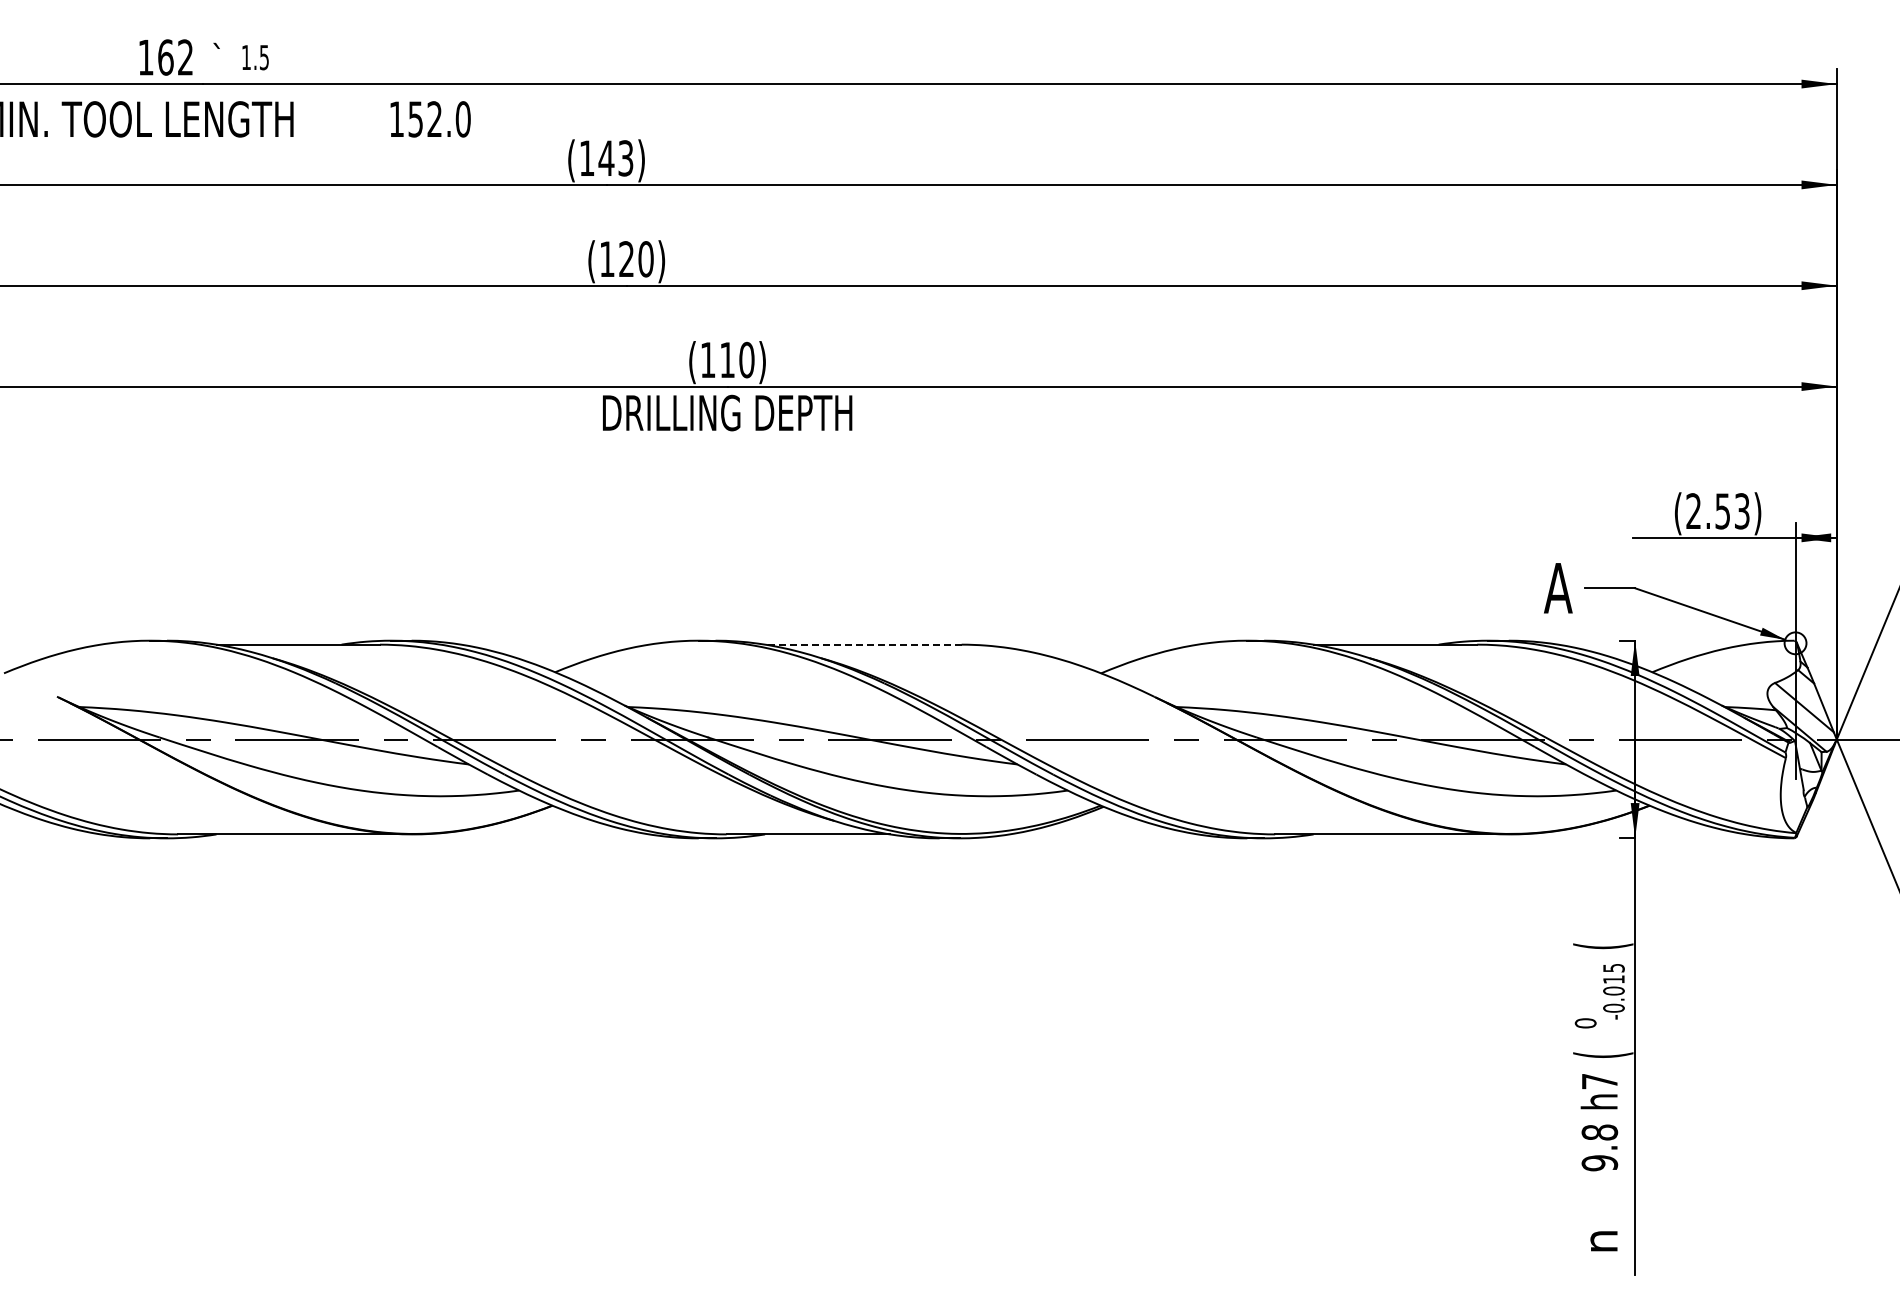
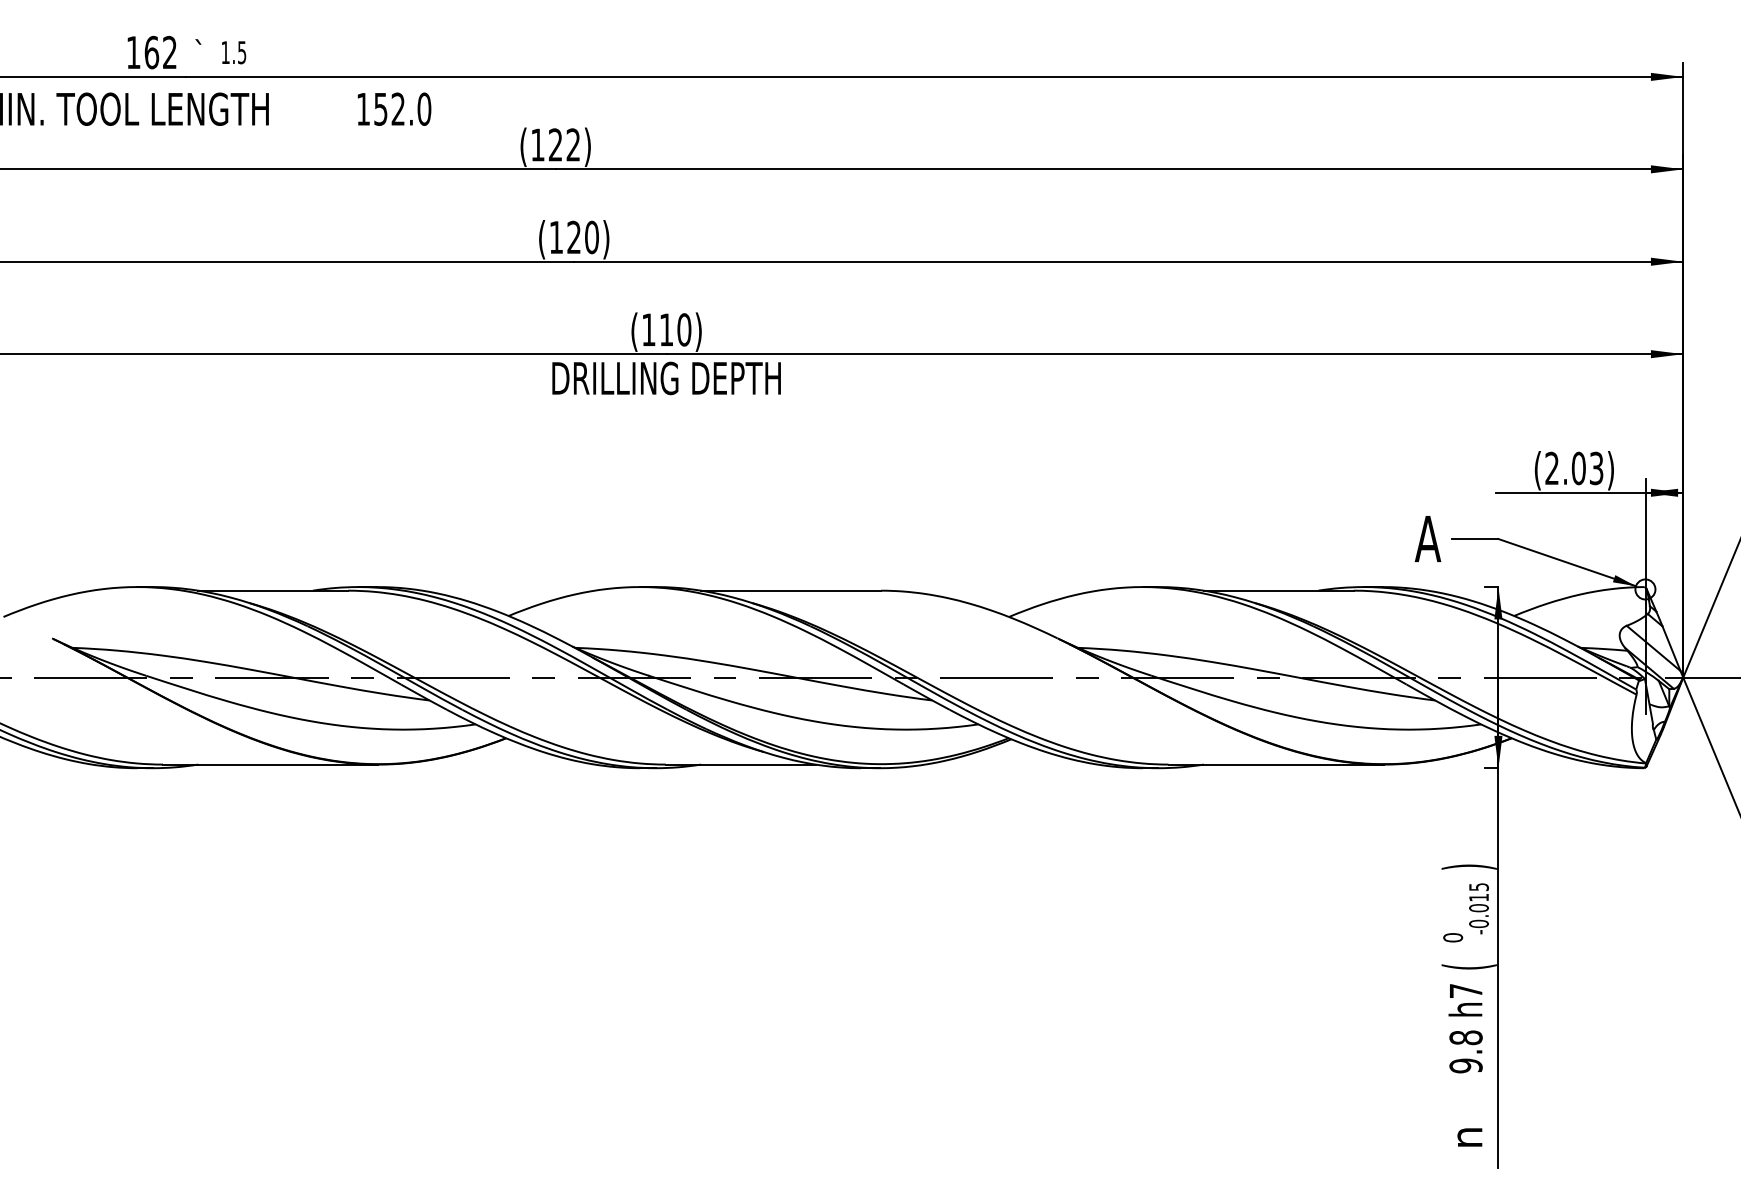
text: (615, 158) -> (563, 145), (143) -> (122)
text: (1722, 511) -> (1578, 468), (2.53) -> (2.03)
line: (862, 644) -> (790, 590), dashed -> solid
text: (1603, 946) -> (1469, 867), ( -> )

